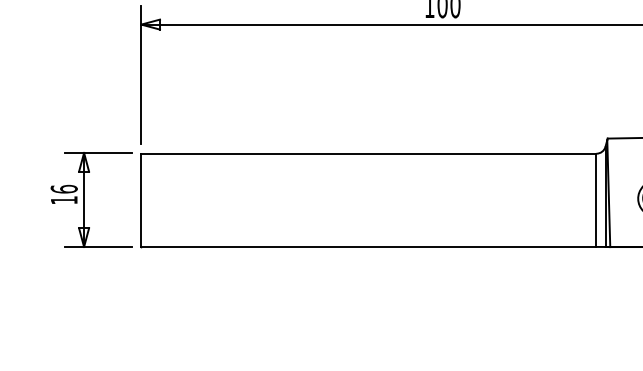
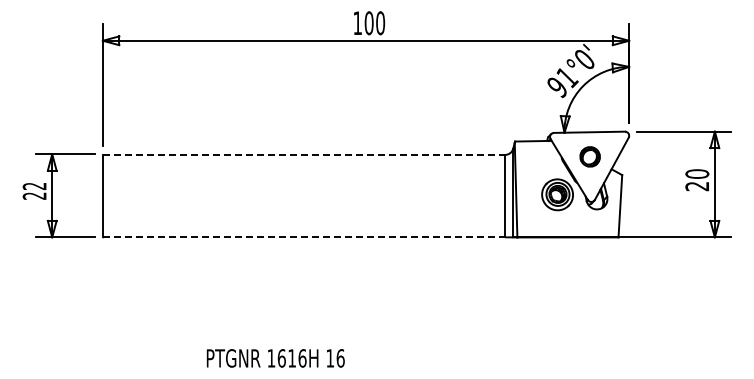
line: (369, 153) -> (304, 154), solid -> dashed
text: (64, 193) -> (34, 190), 16 -> 22
line: (369, 247) -> (304, 237), solid -> dashed

